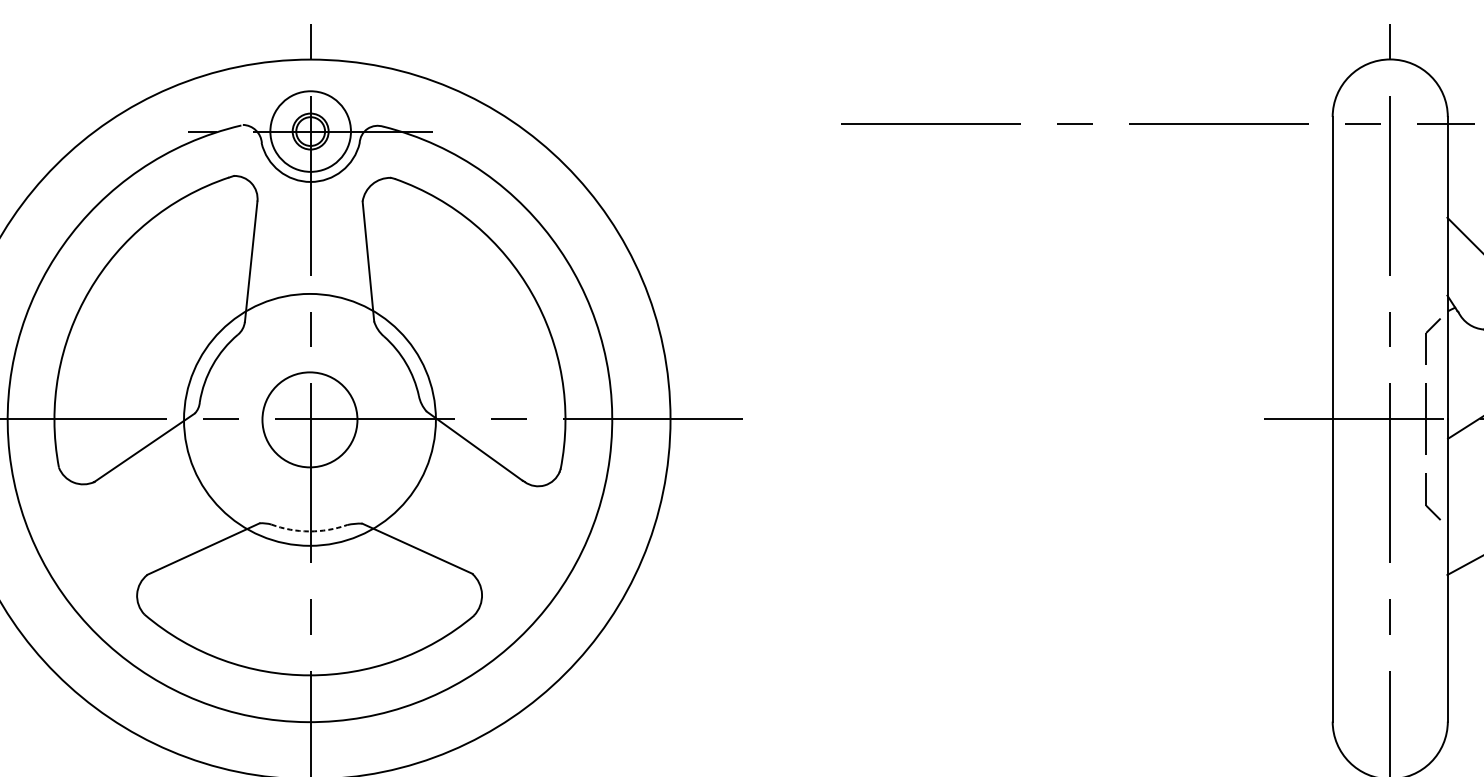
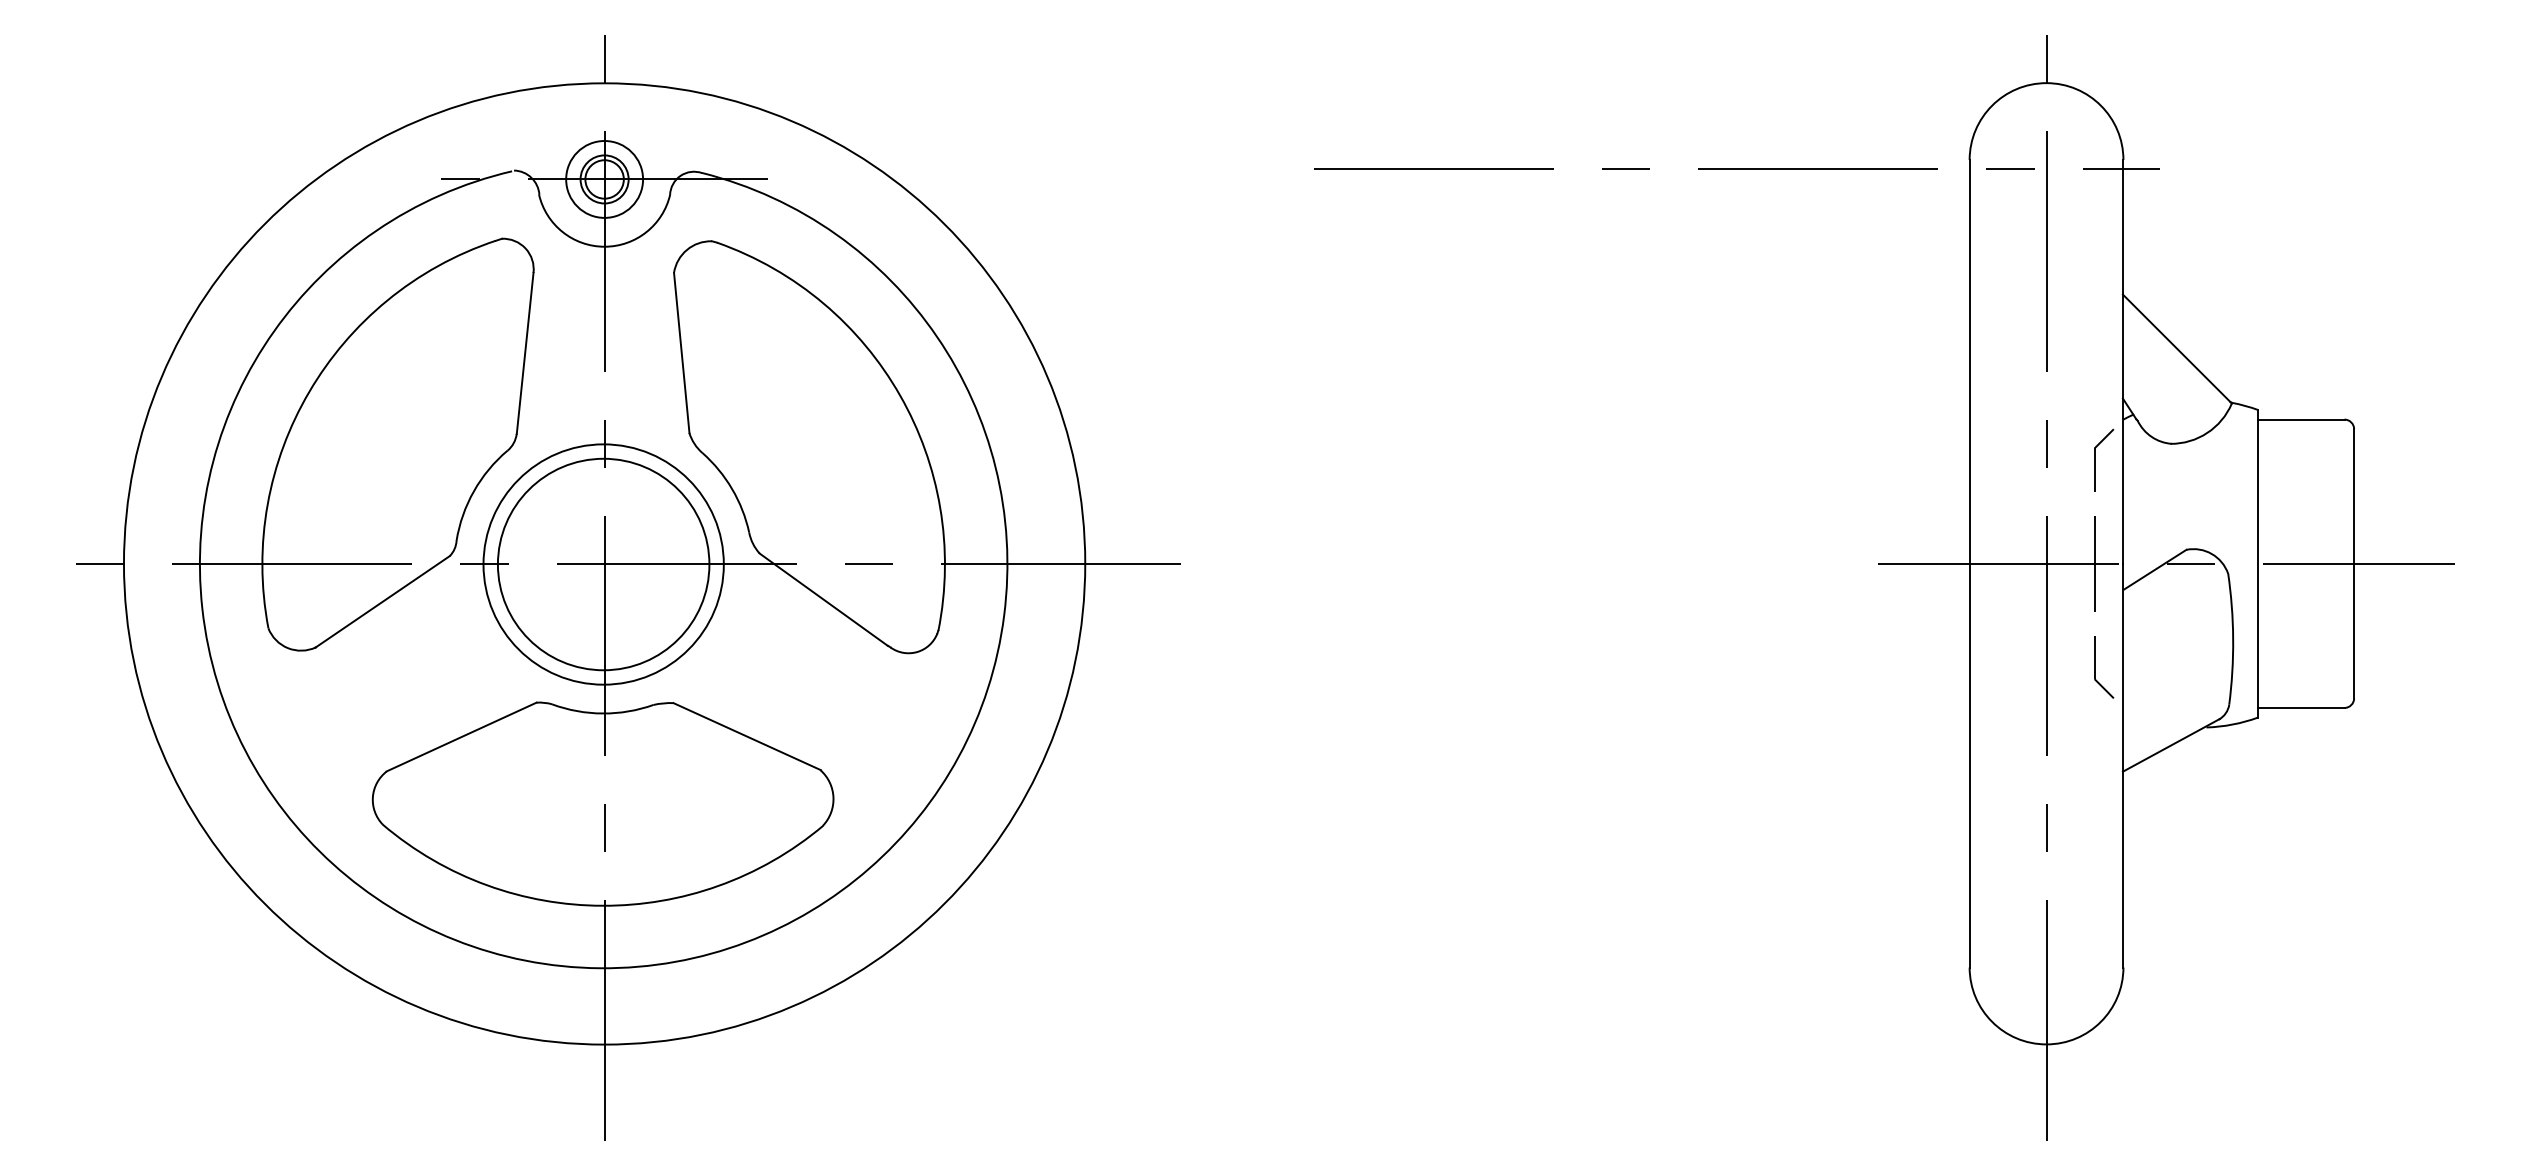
circle: (310, 131) -> (604, 179), size x0.71
circle: (309, 419) -> (603, 564), size x0.71
circle: (309, 419) -> (603, 564), size x1.67
arc: (309, 531) -> (602, 713), dashed -> solid

